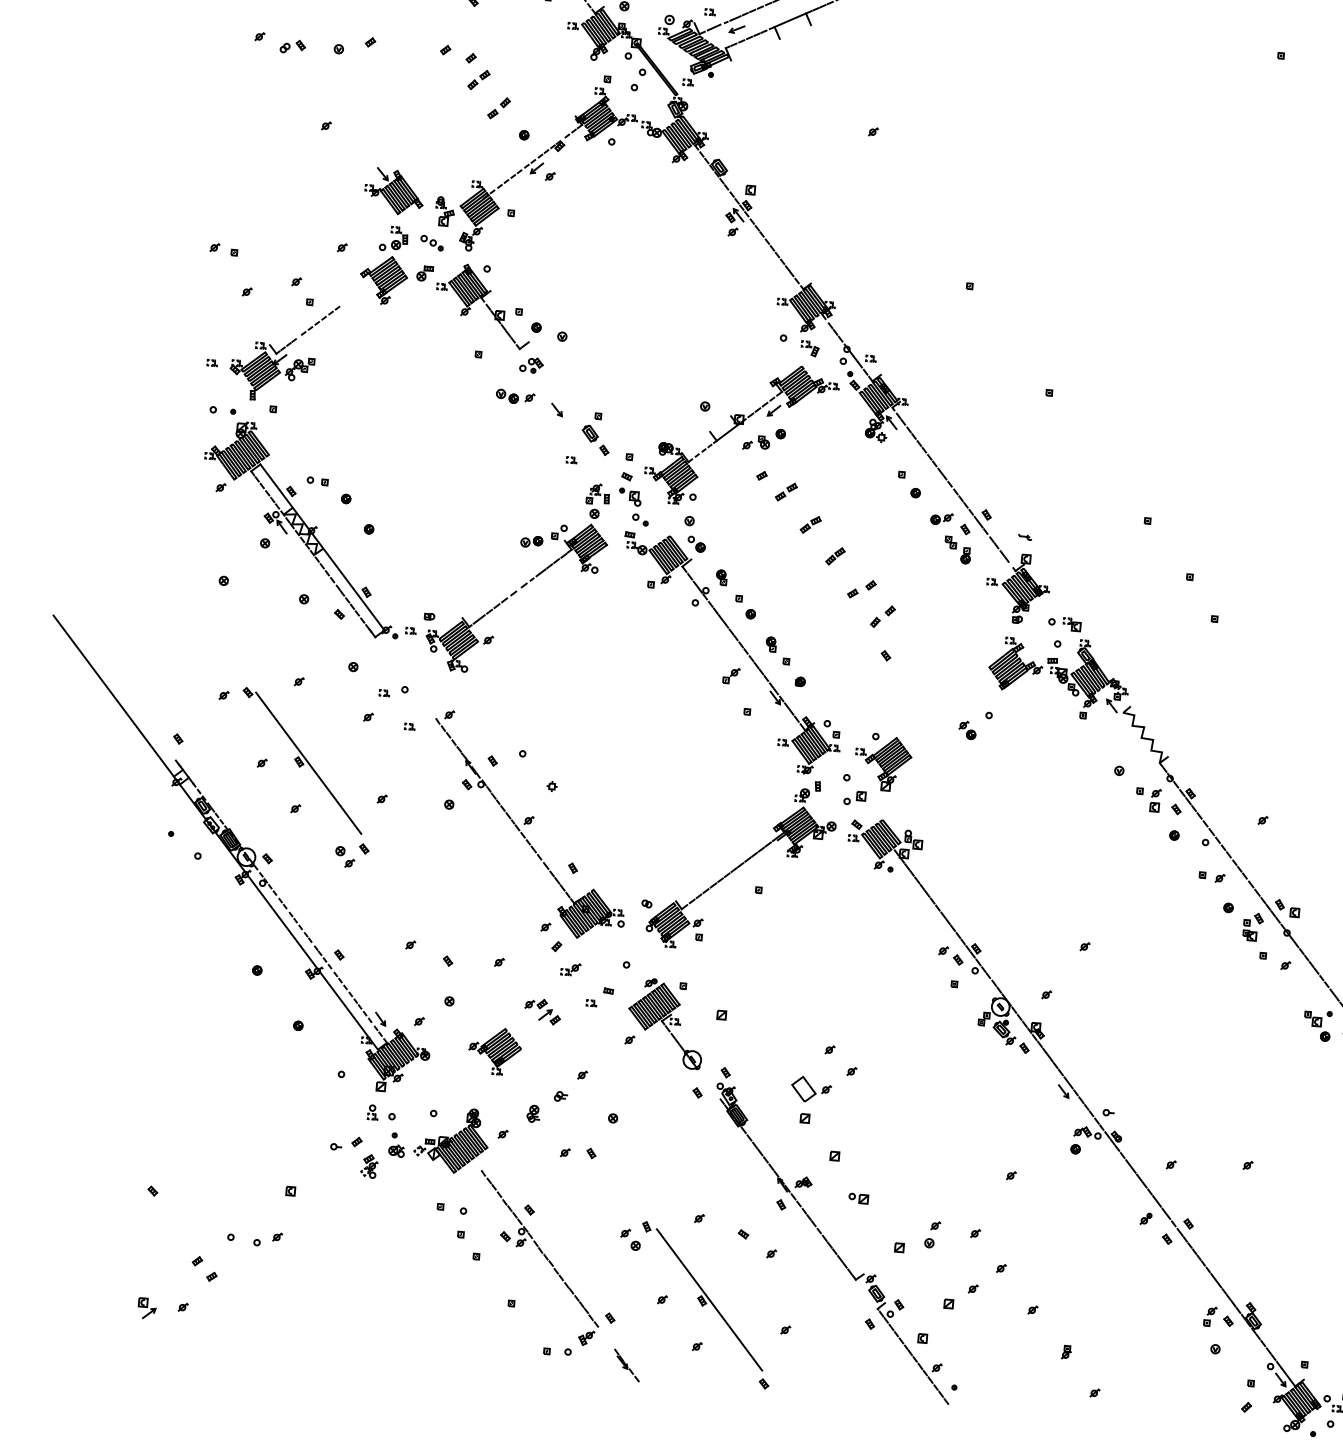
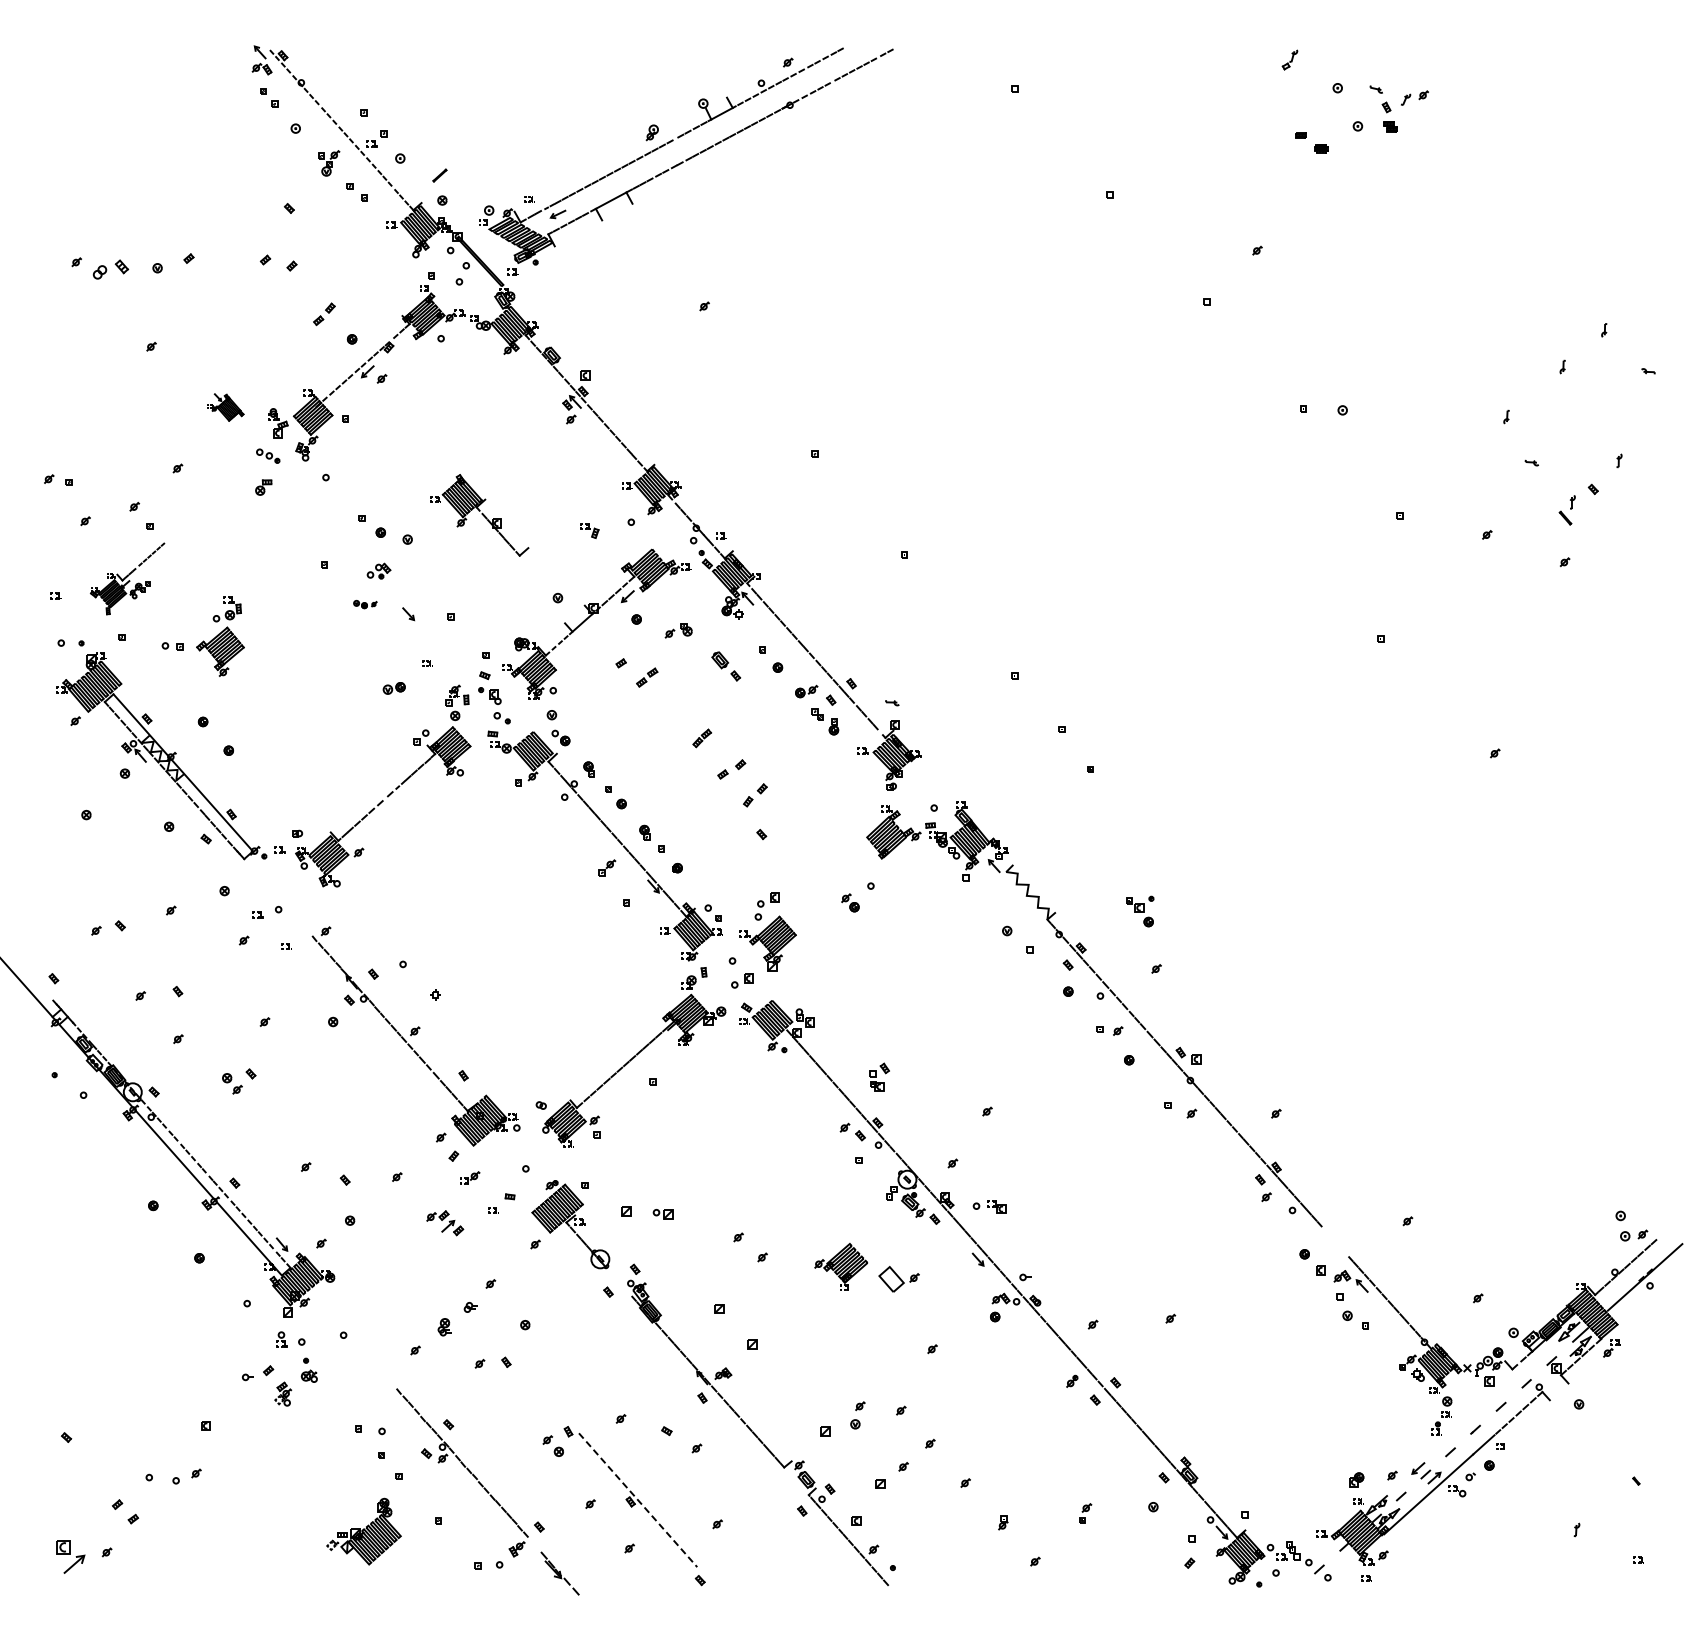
part: (292, 46) -> (110, 269), size x1.4
part: (478, 80) -> (301, 287), removed
part: (394, 191) -> (225, 407), size x0.6
part: (385, 265) -> (220, 636), moved
part: (483, 306) -> (479, 515), moved
part: (809, 348) -> (589, 530), moved
part: (283, 351) -> (127, 578), size x0.7
part: (515, 396) -> (365, 604), size x0.6
part: (595, 440) -> (726, 666), moved
part: (756, 442) -> (678, 630), moved
part: (317, 481) -> (172, 646), moved
part: (810, 524) -> (674, 708), removed
part: (531, 541) -> (393, 688), moved
part: (1064, 623) -> (989, 1206), moved
part: (887, 720) -> (768, 899), added
line: (308, 762) -> (187, 991), removed
part: (1155, 800) -> (1046, 957), removed
part: (1253, 926) -> (879, 1076), moved
part: (1317, 1025) -> (1140, 911), moved
part: (494, 1050) -> (840, 1266), moved
part: (810, 1089) -> (898, 1279), moved
part: (451, 1139) -> (363, 1531), moved
part: (857, 1198) -> (662, 1214), moved
line: (709, 1300) -> (638, 1500), solid -> dashed
part: (146, 1308) -> (70, 1556), size x1.6
part: (1210, 1316) -> (1085, 1513), moved
part: (627, 1365) -> (560, 1573), size x1.4

